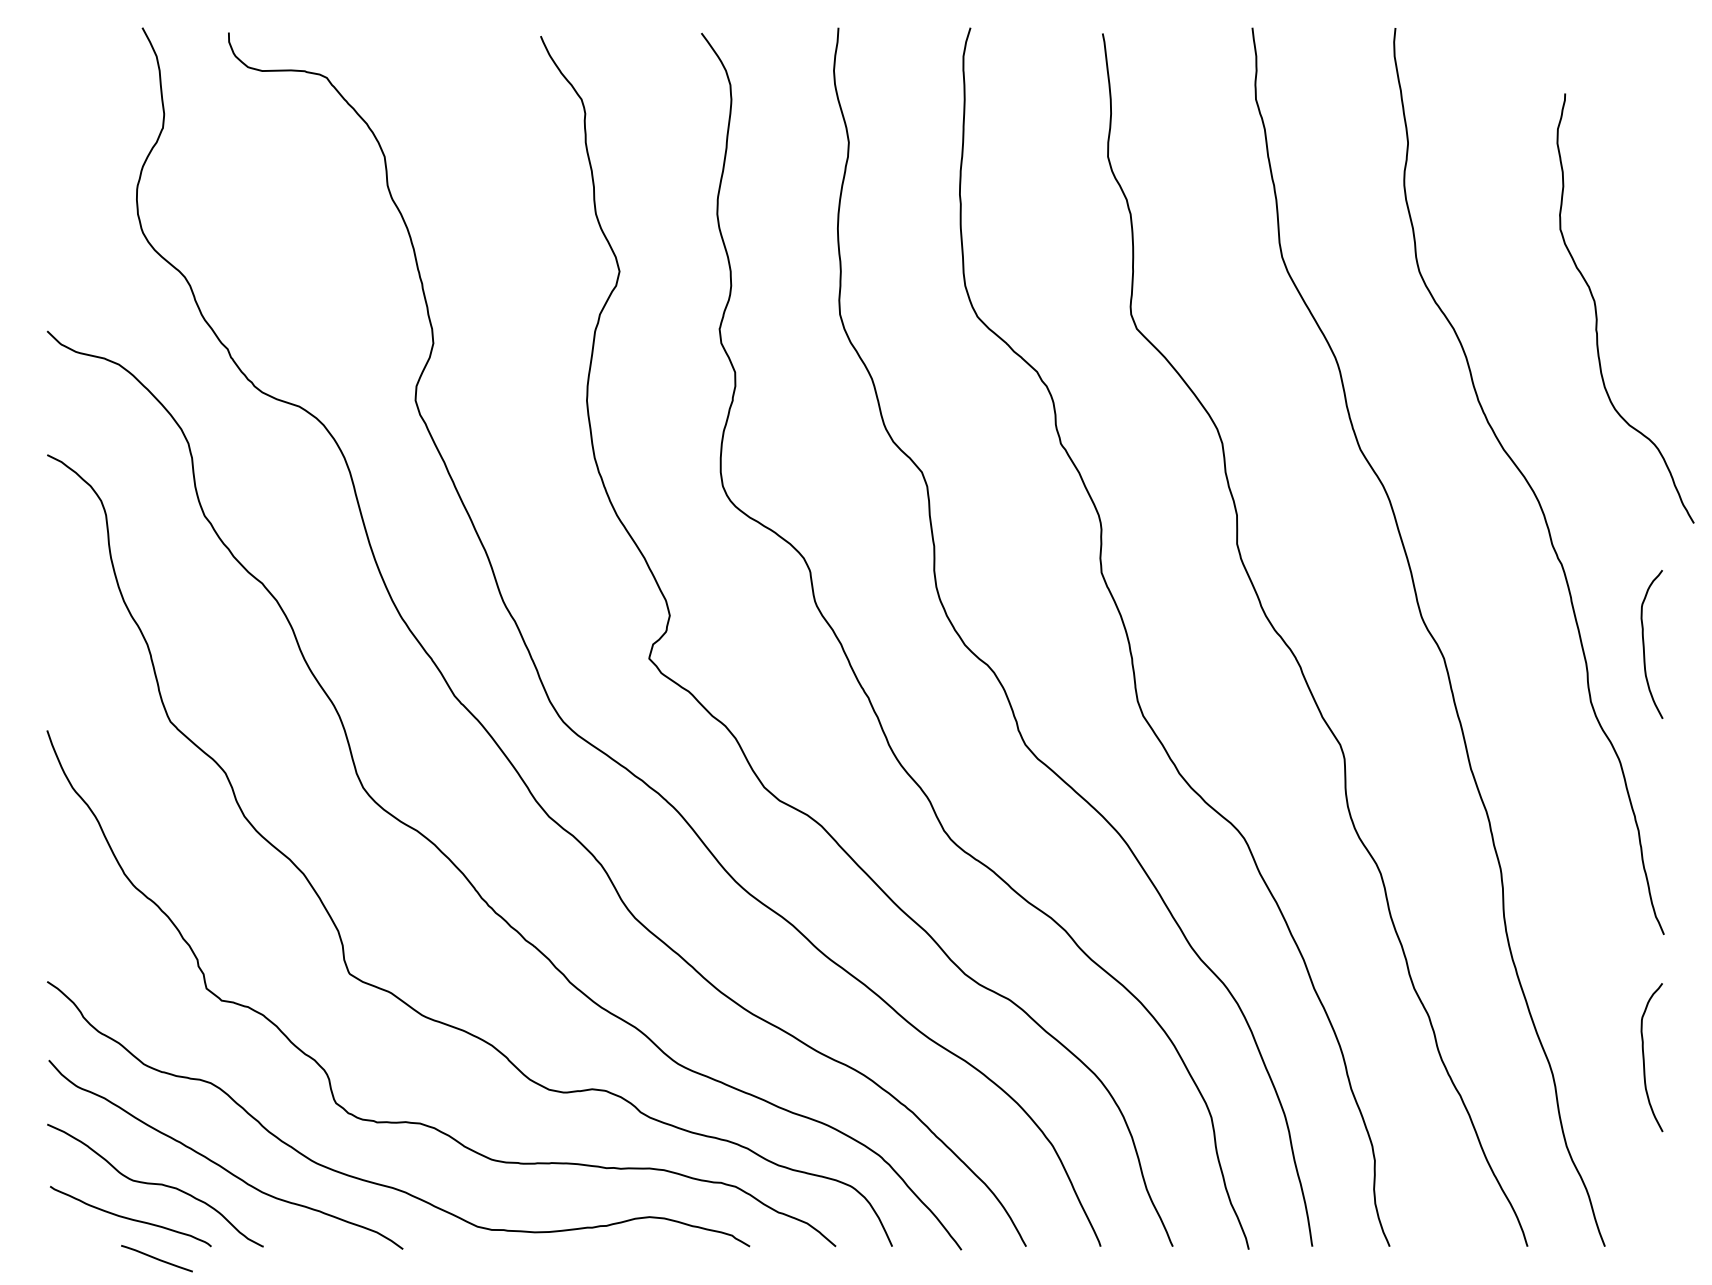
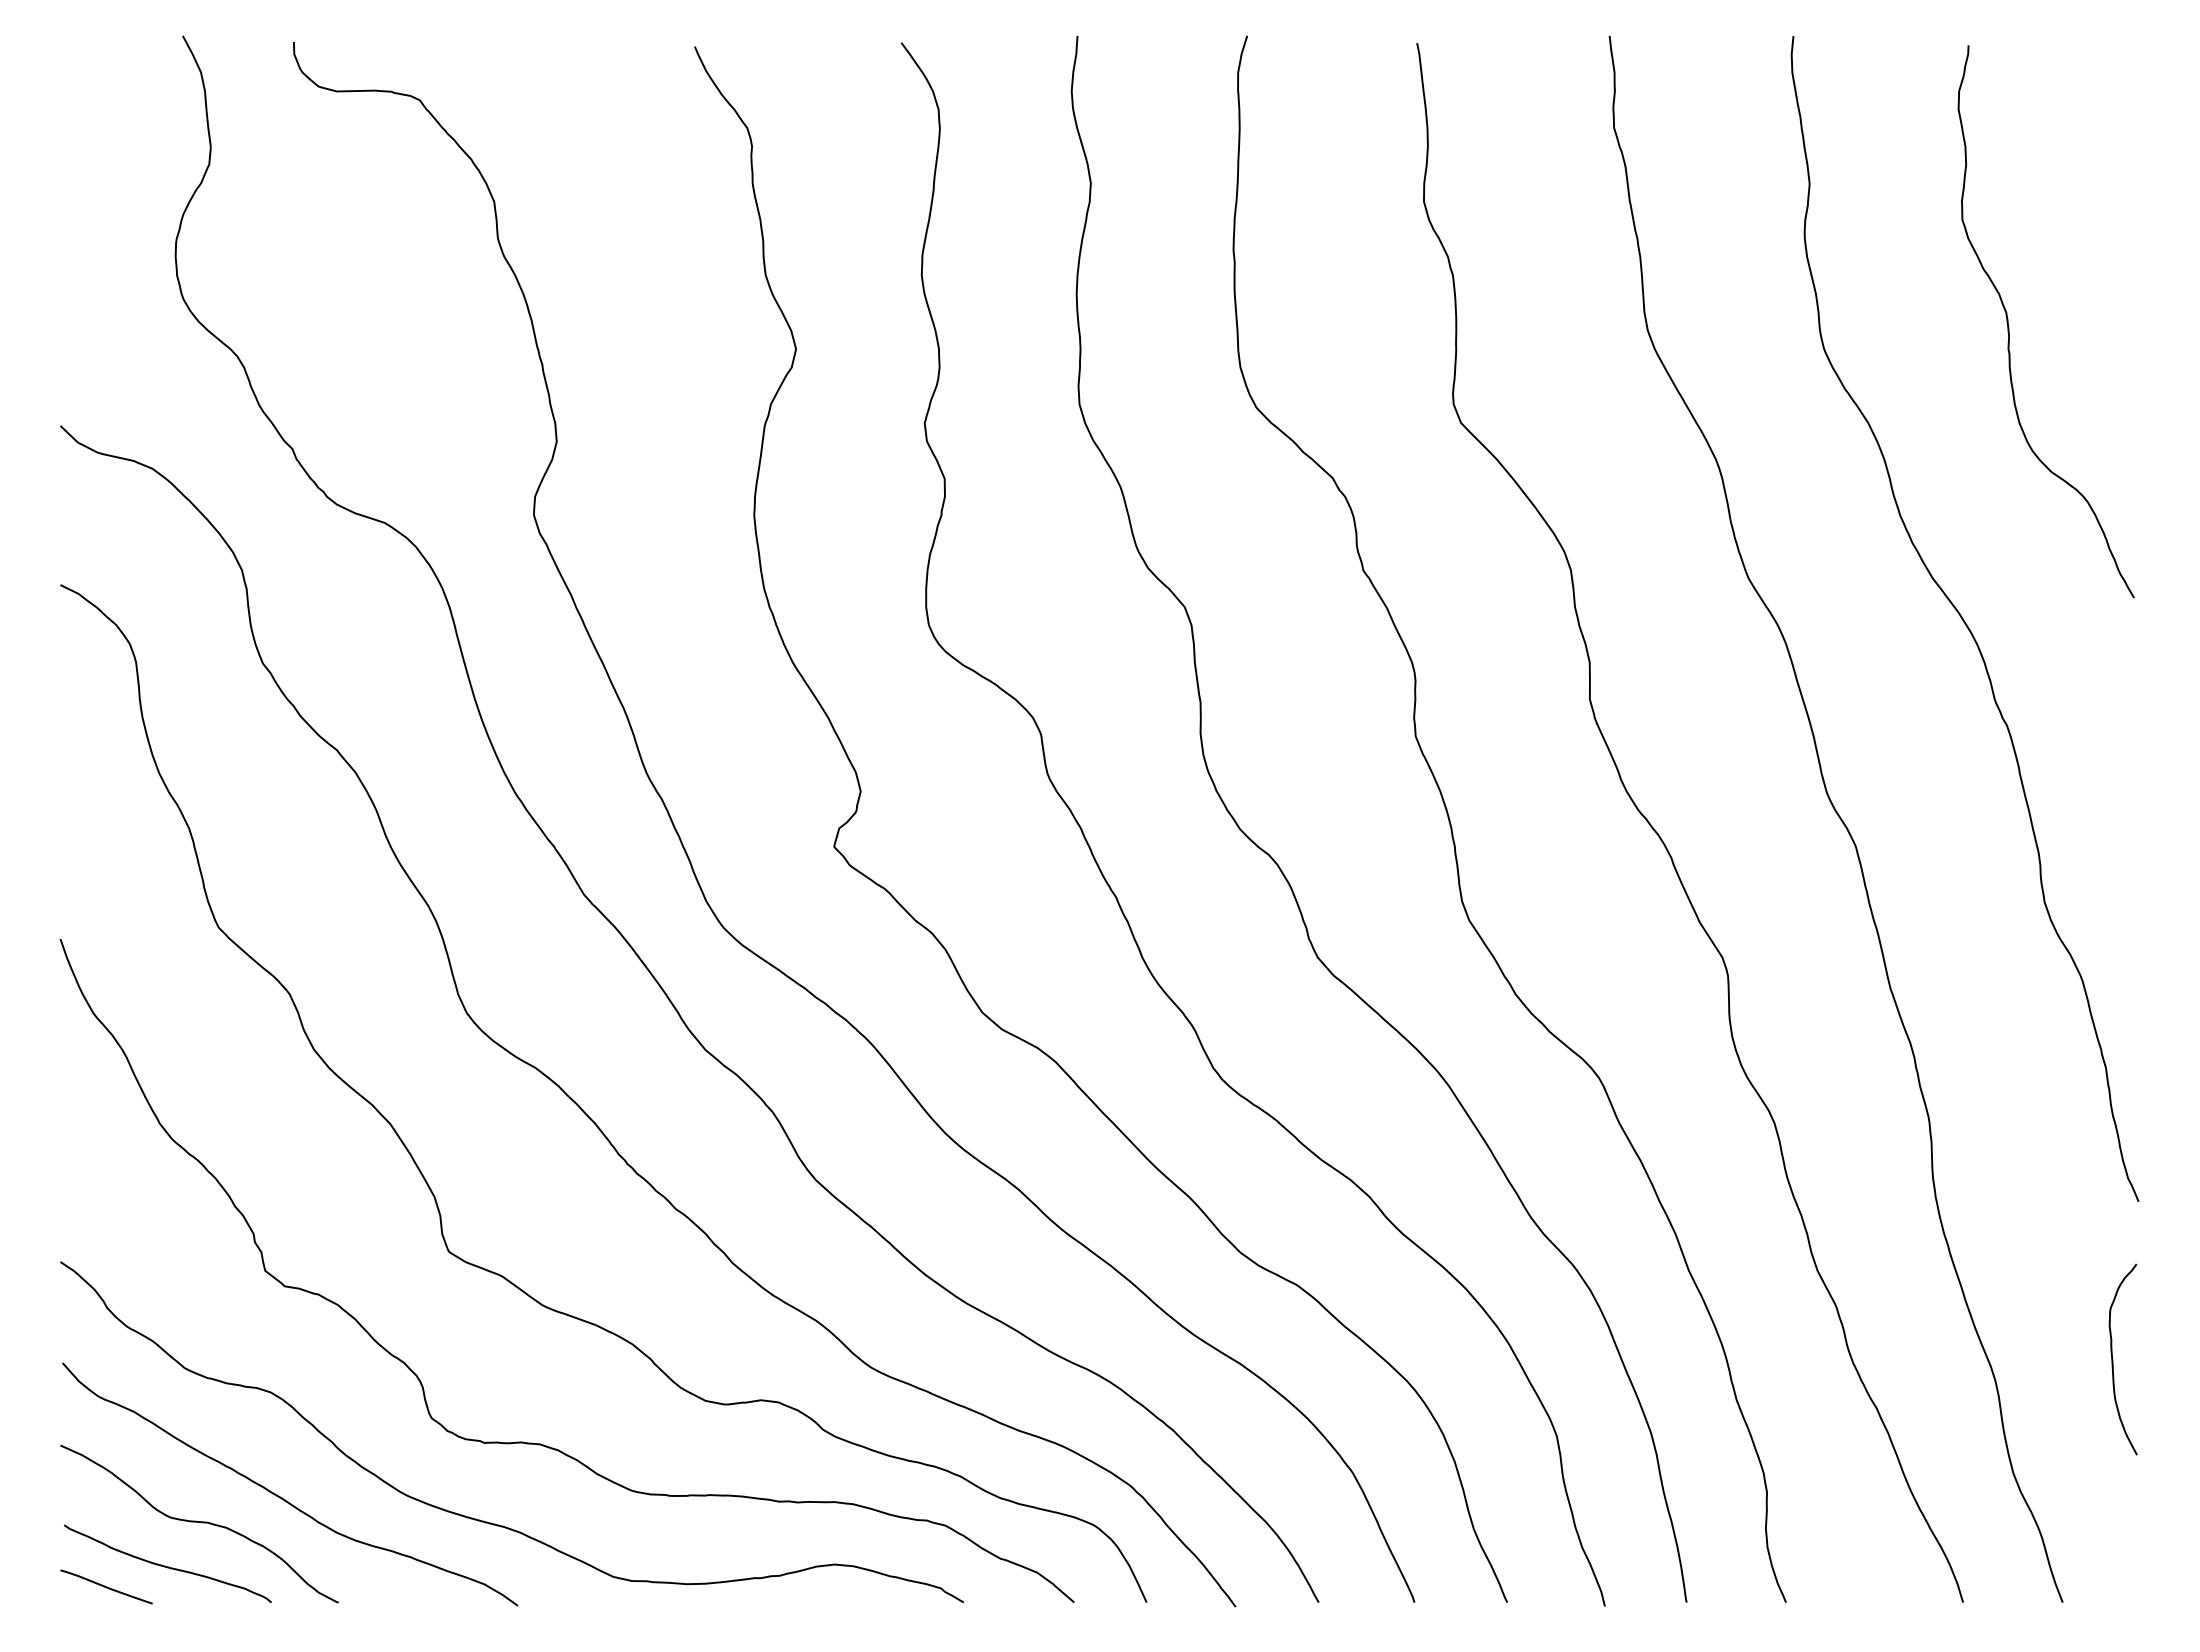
curve: (1597, 313) -> (2009, 327), moved
curve: (1644, 644) -> (2113, 828), removed
line: (156, 1258) -> (106, 1586), moved

